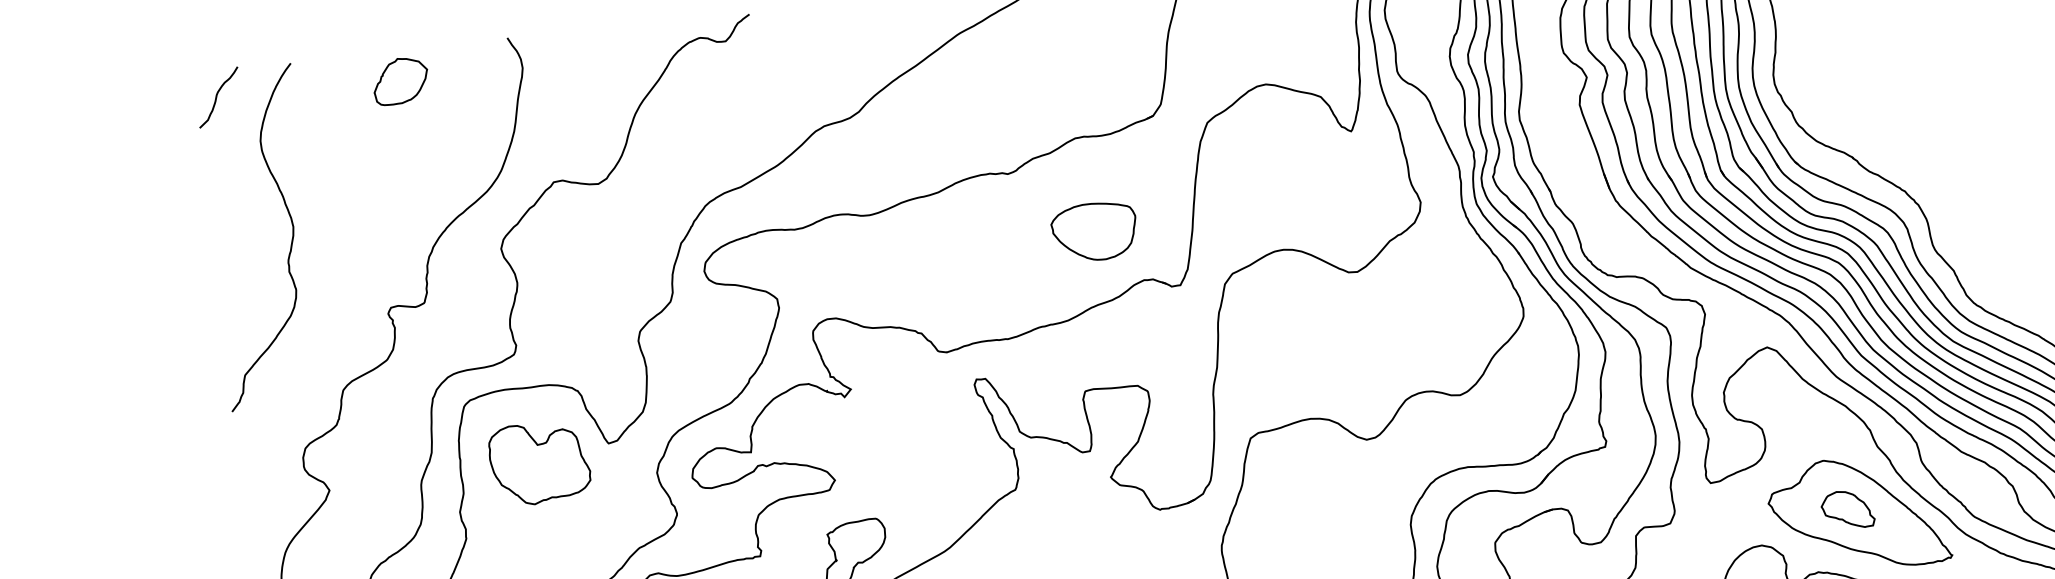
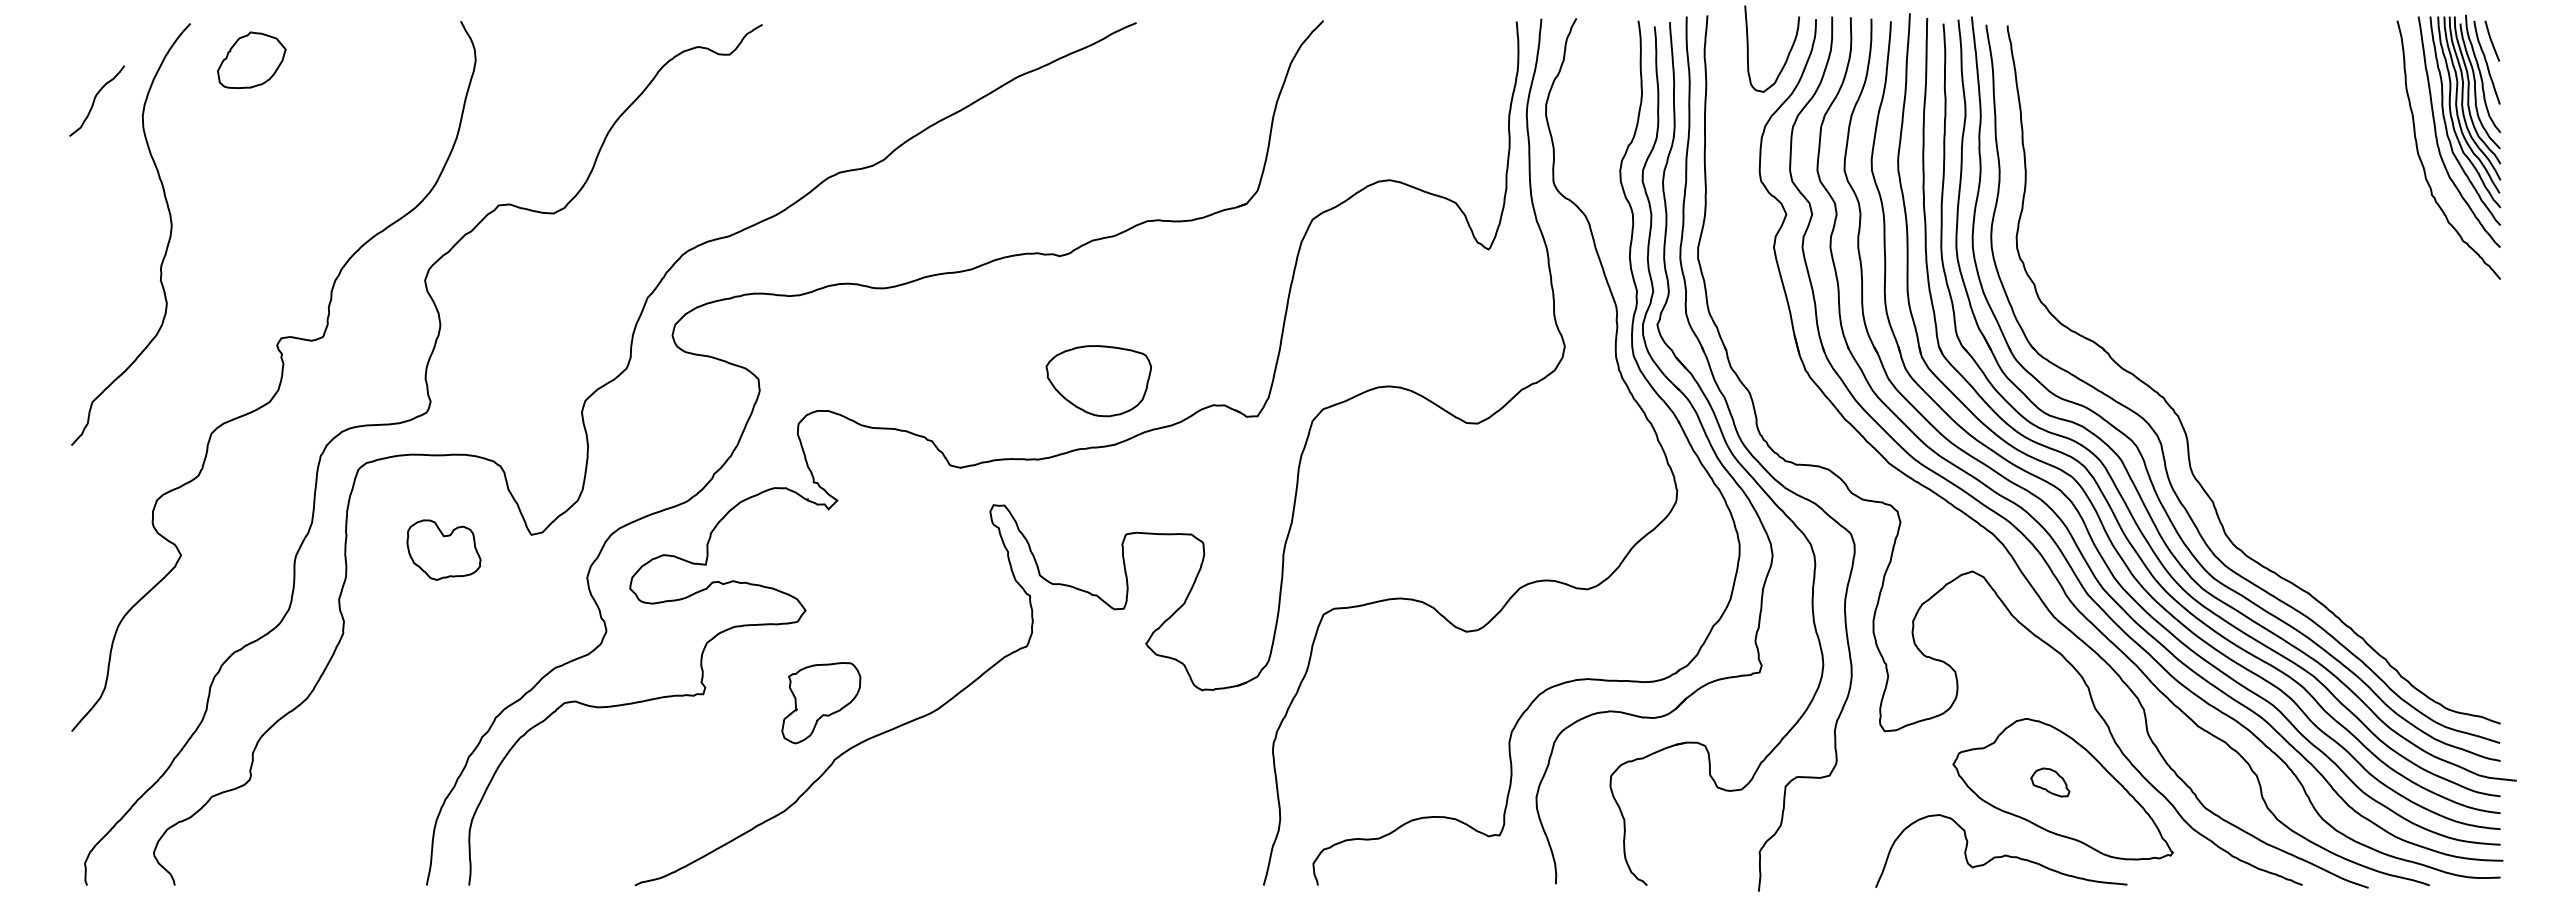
part: (400, 80) -> (251, 59), moved
curve: (217, 97) -> (95, 100), moved
part: (1094, 232) -> (1098, 381), moved
part: (539, 462) -> (443, 549), size x0.6
part: (1848, 509) -> (2050, 782), size x0.6

